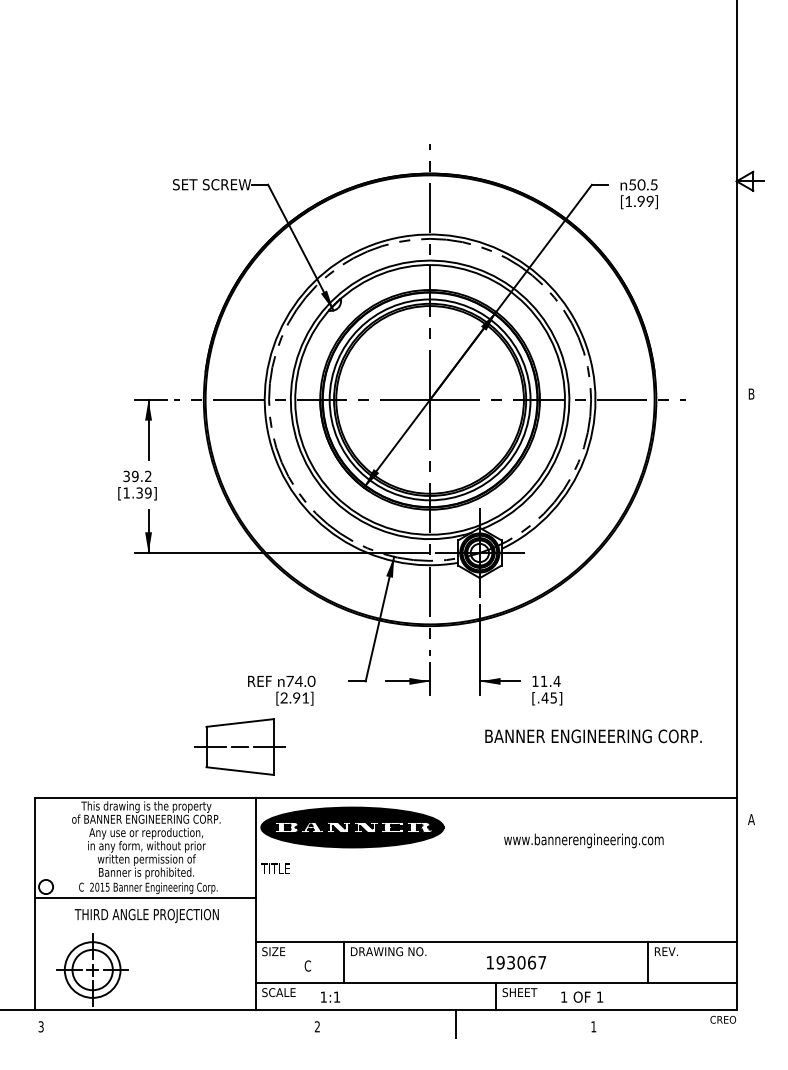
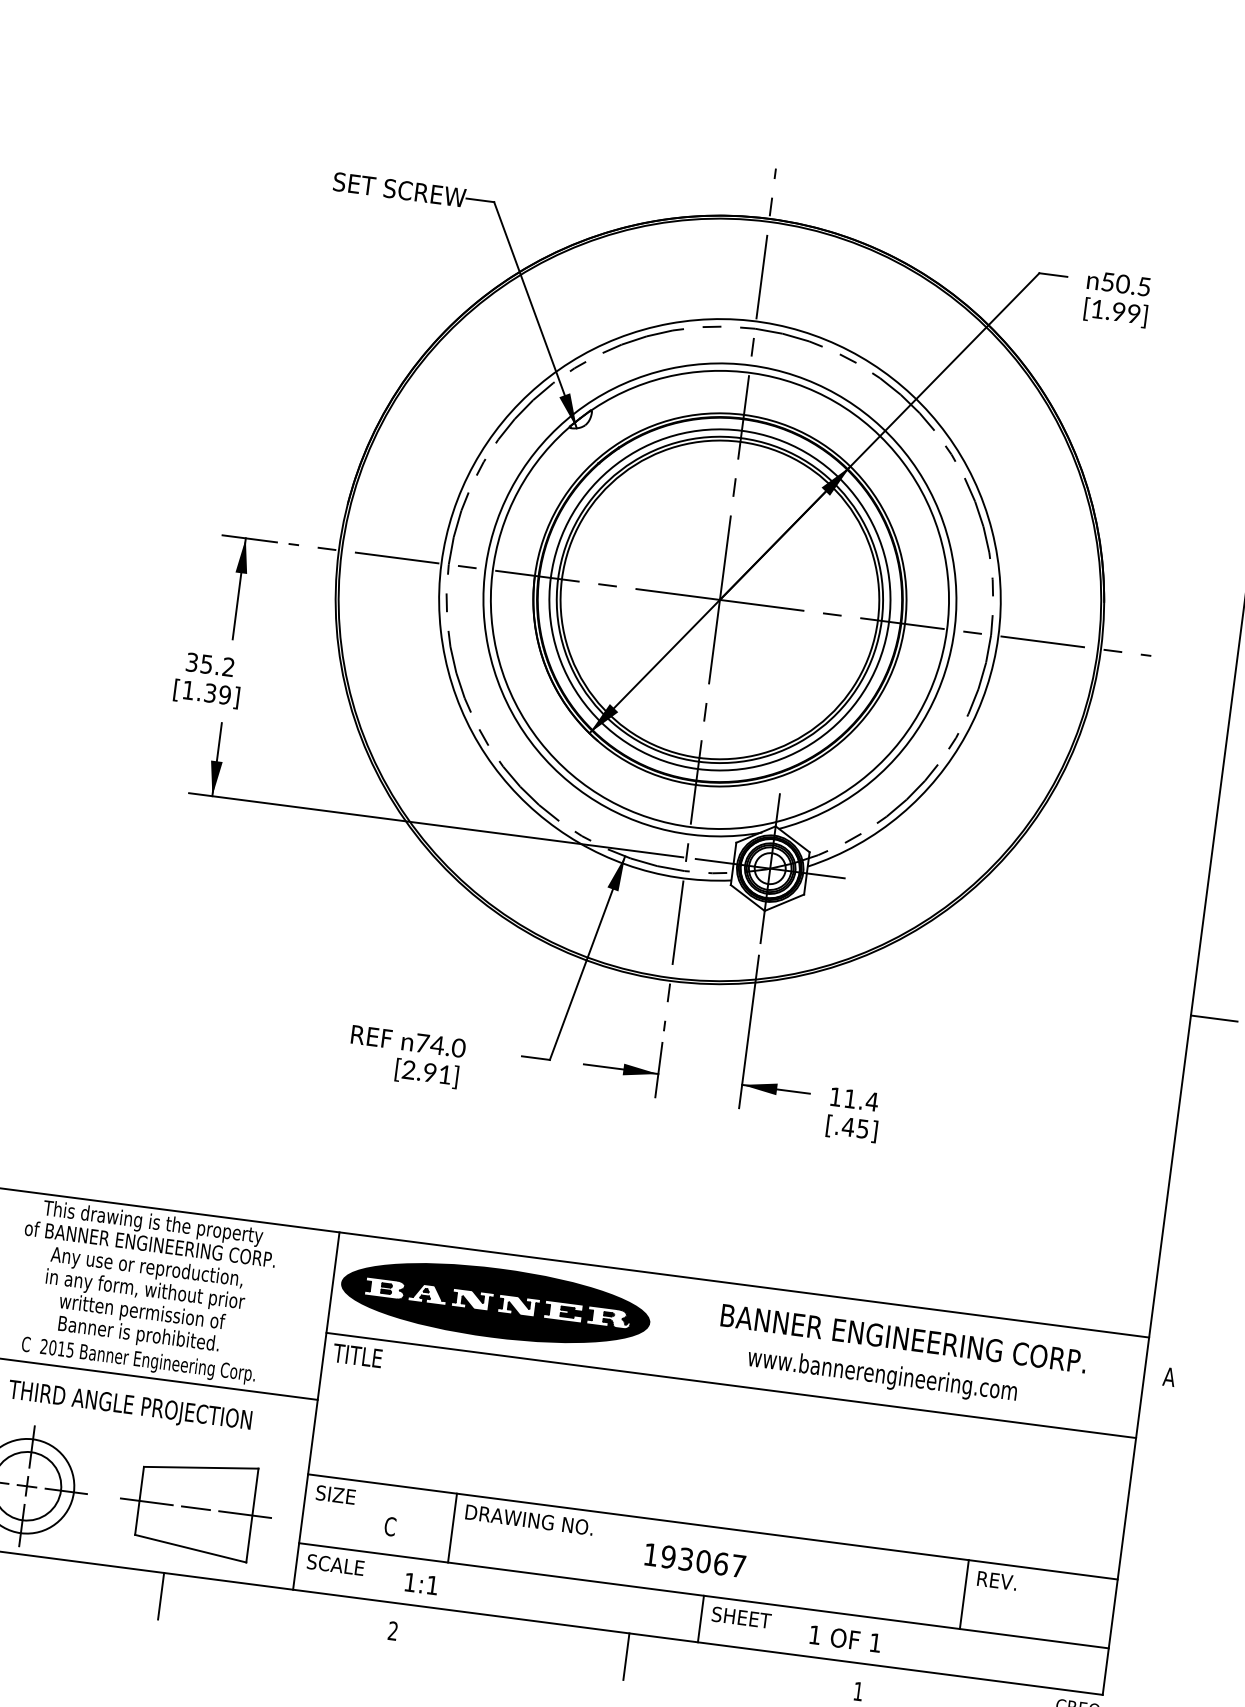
text: (135, 475) -> (207, 662), 39.2 -> 35.2
line: (750, 606) -> (1214, 1017), added
text: (593, 736) -> (903, 1338), moved
part: (239, 746) -> (195, 1507), moved
line: (495, 857) -> (729, 1384), added
text: (516, 962) -> (695, 1560), moved
line: (179, 1023) -> (161, 1595), added

